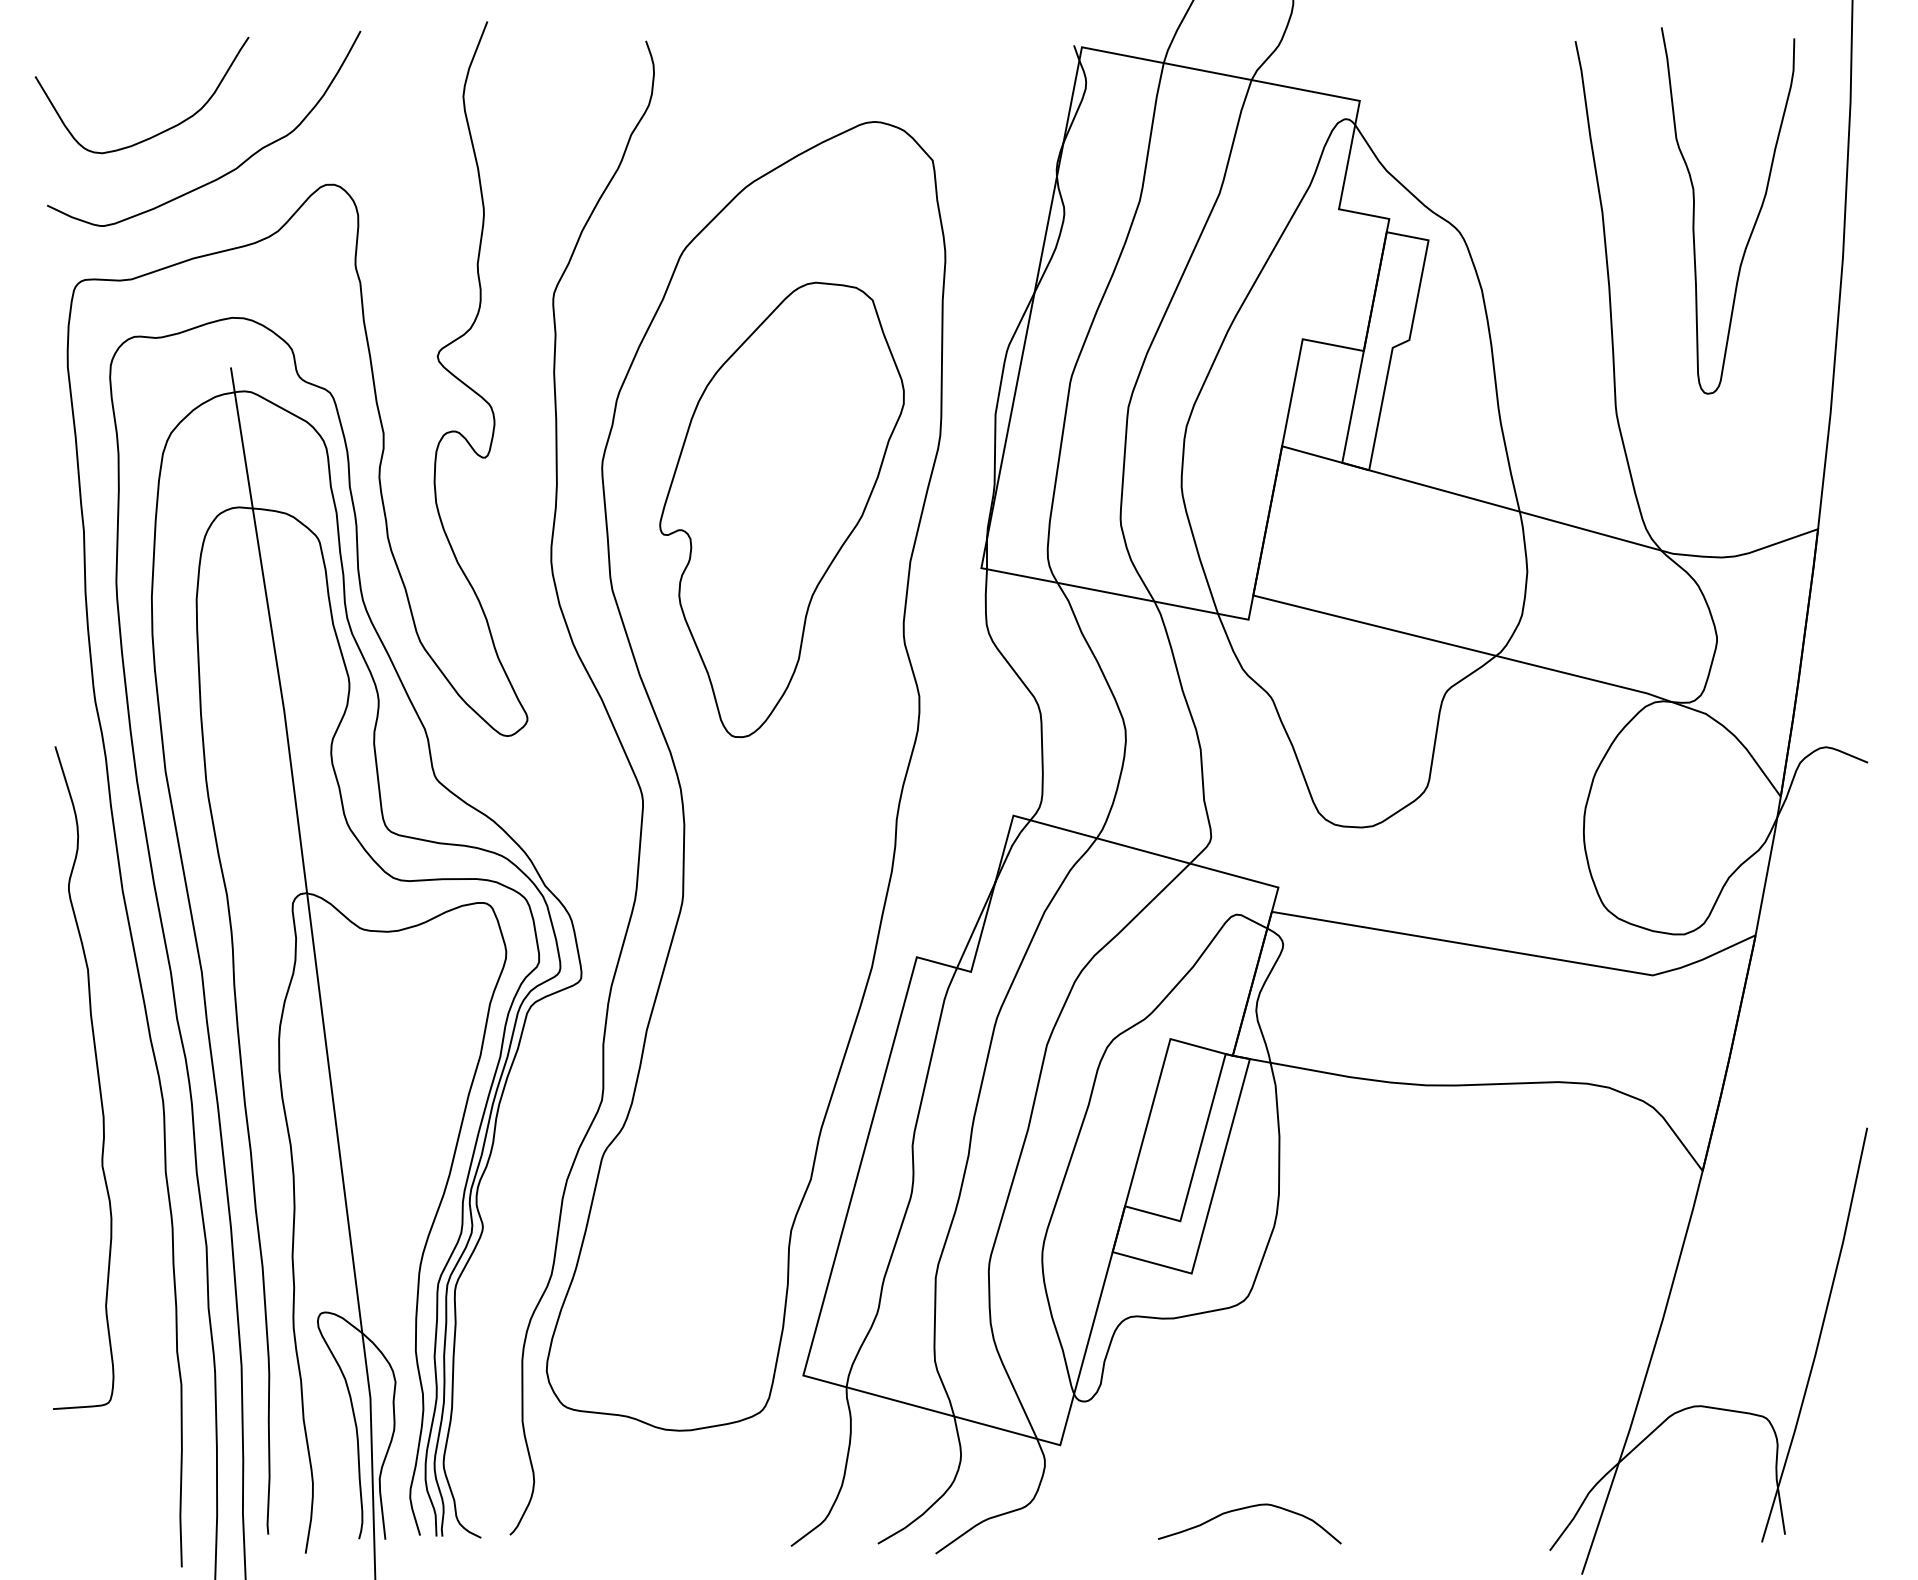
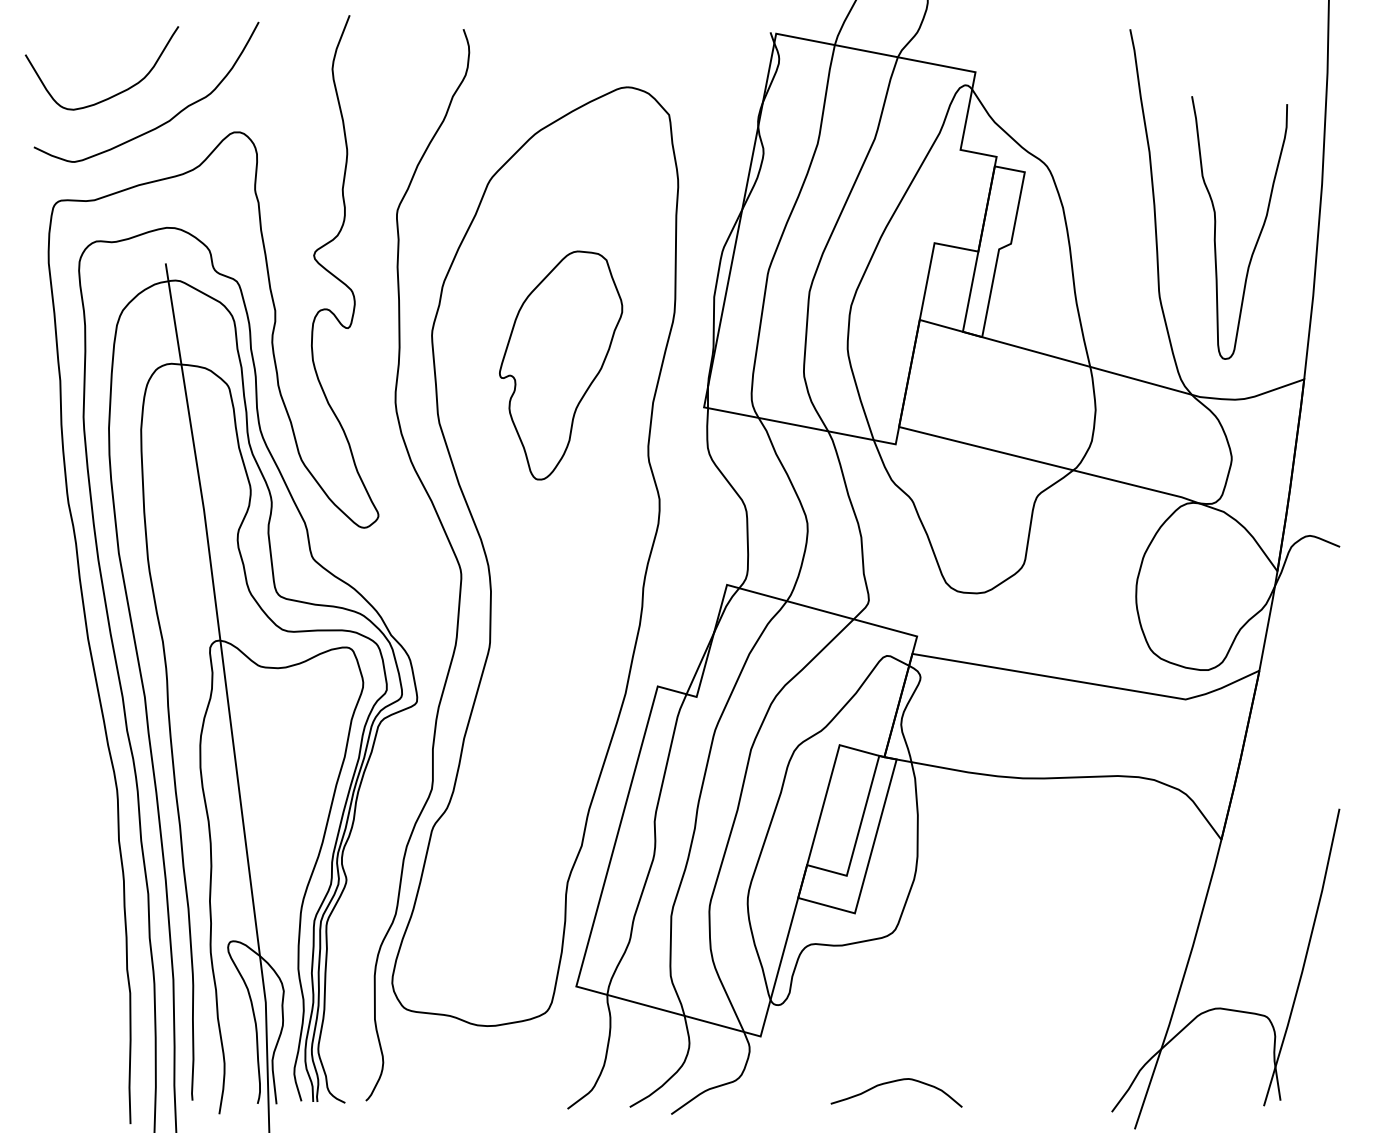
curve: (1754, 222) -> (1258, 236), moved
part: (781, 509) -> (560, 365), size x0.7
curve: (97, 1077) -> (70, 772), removed

